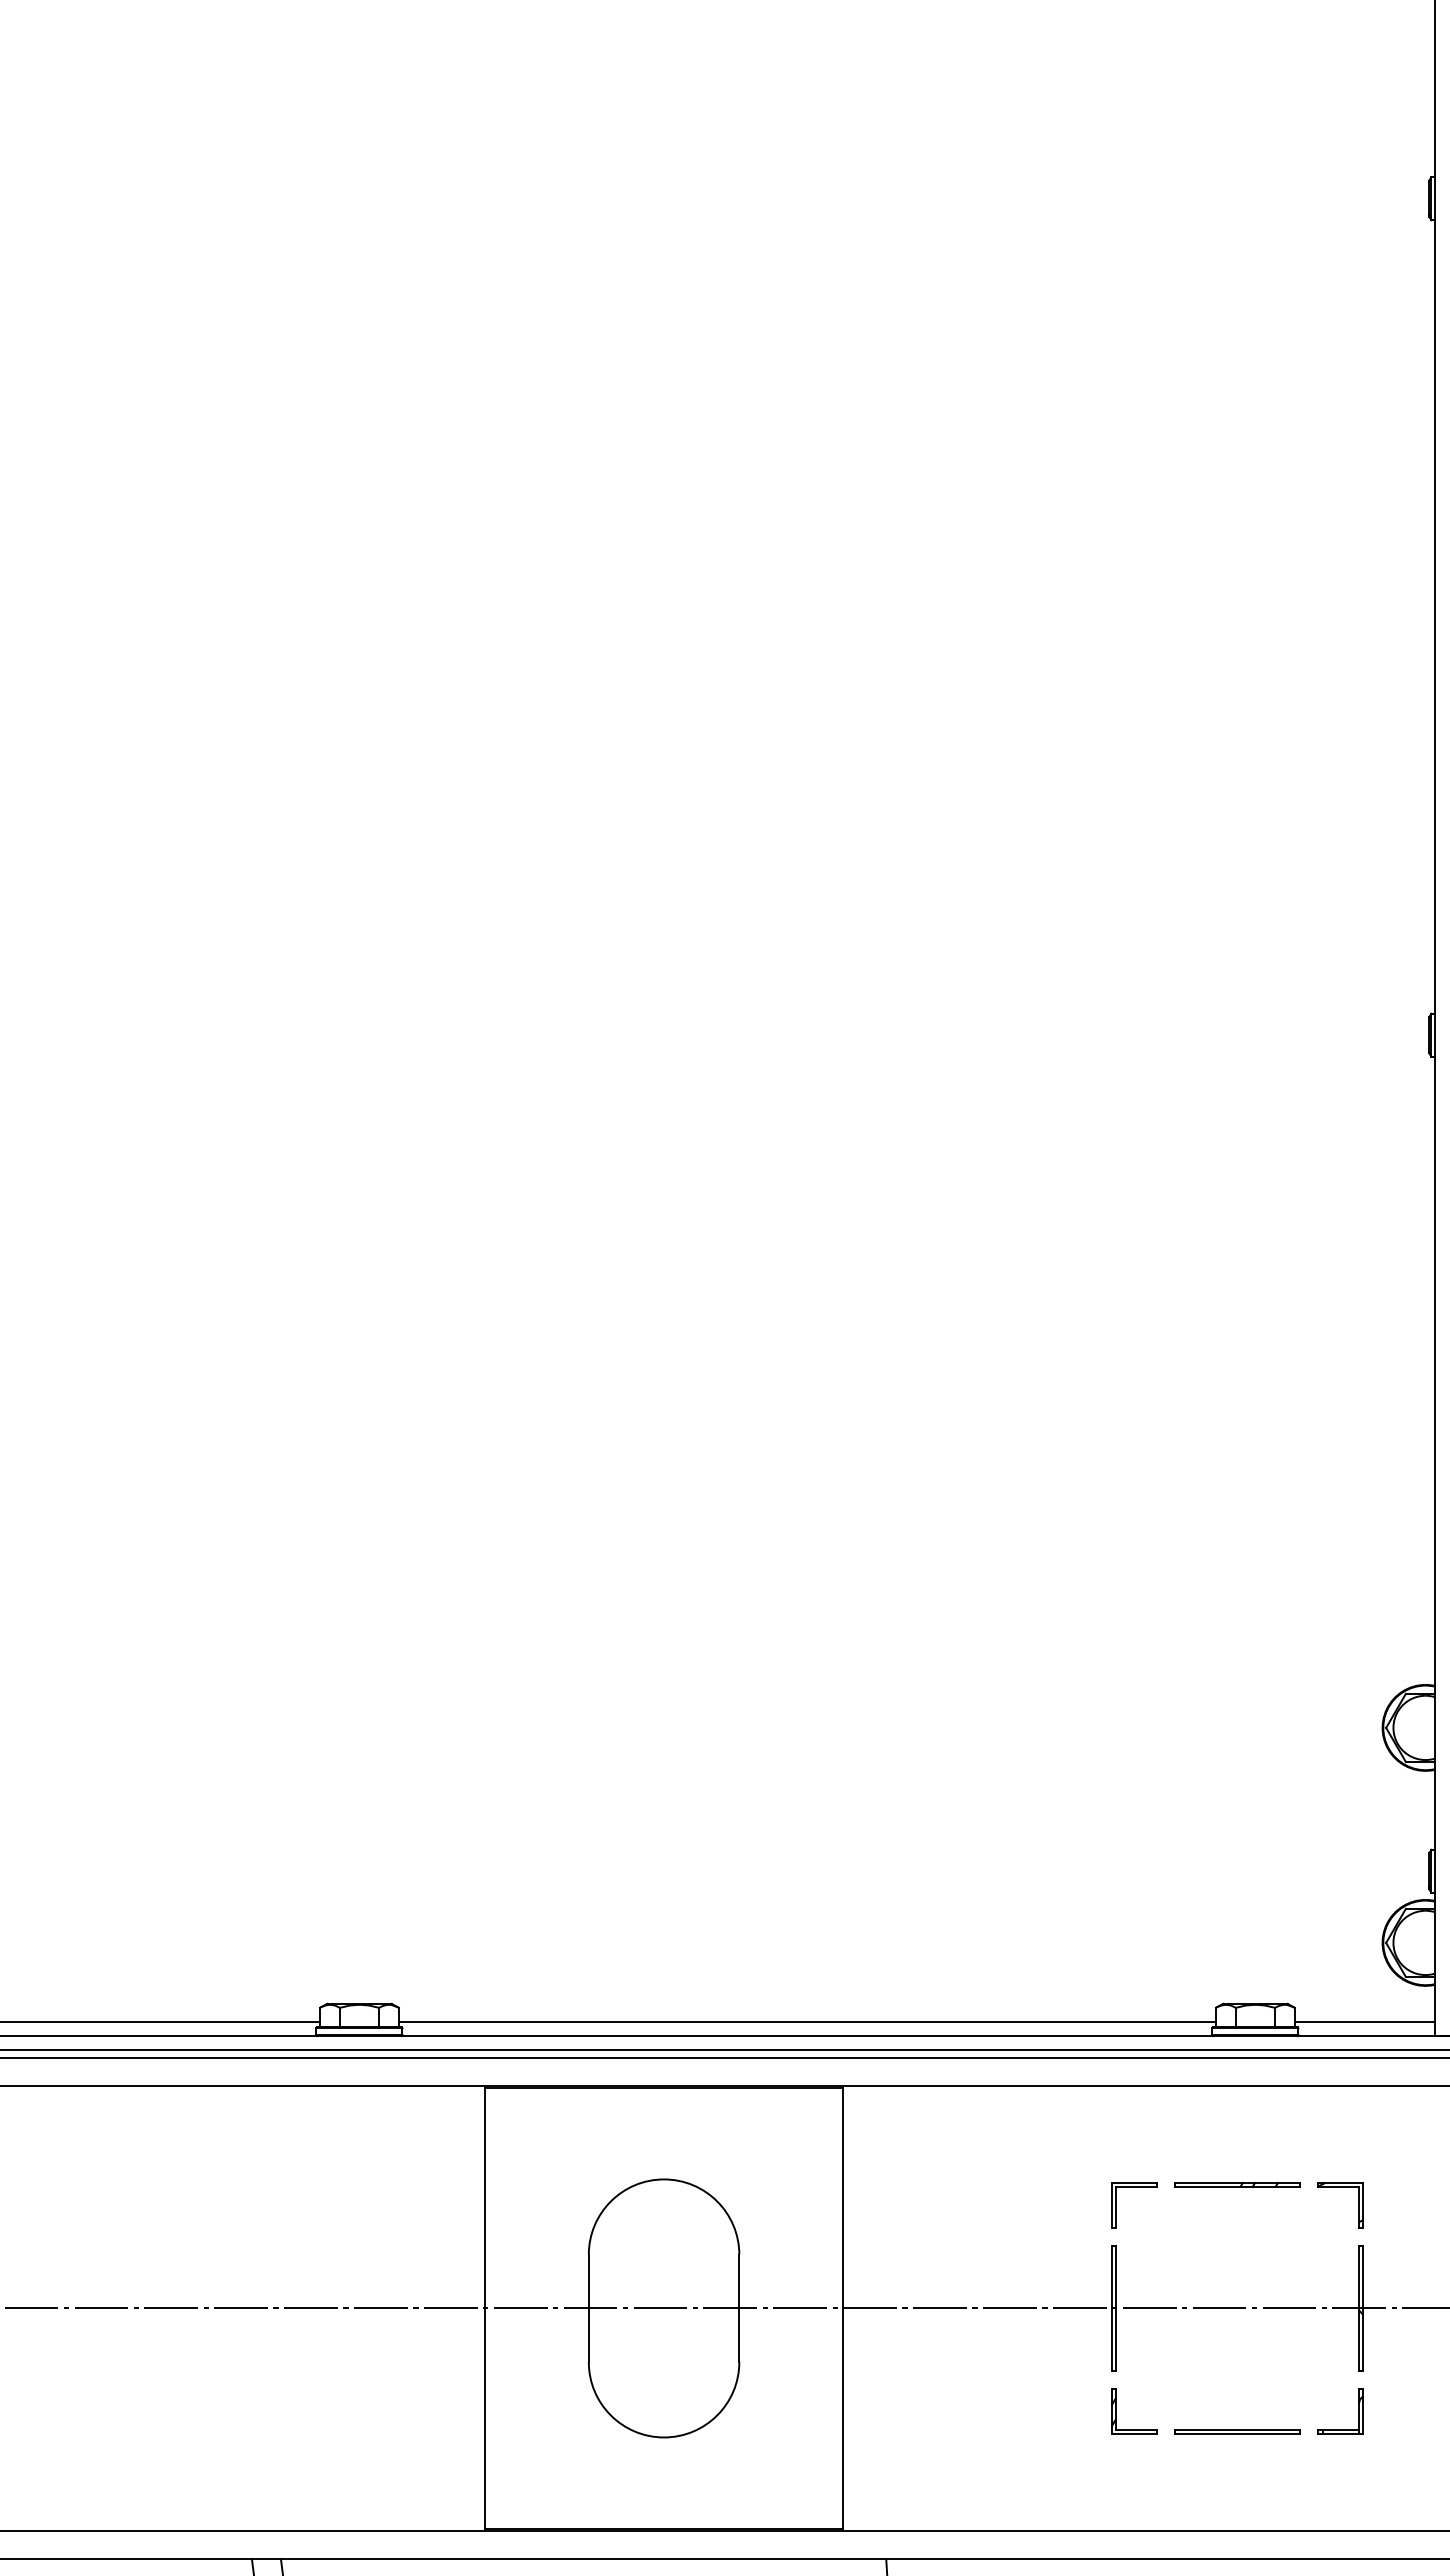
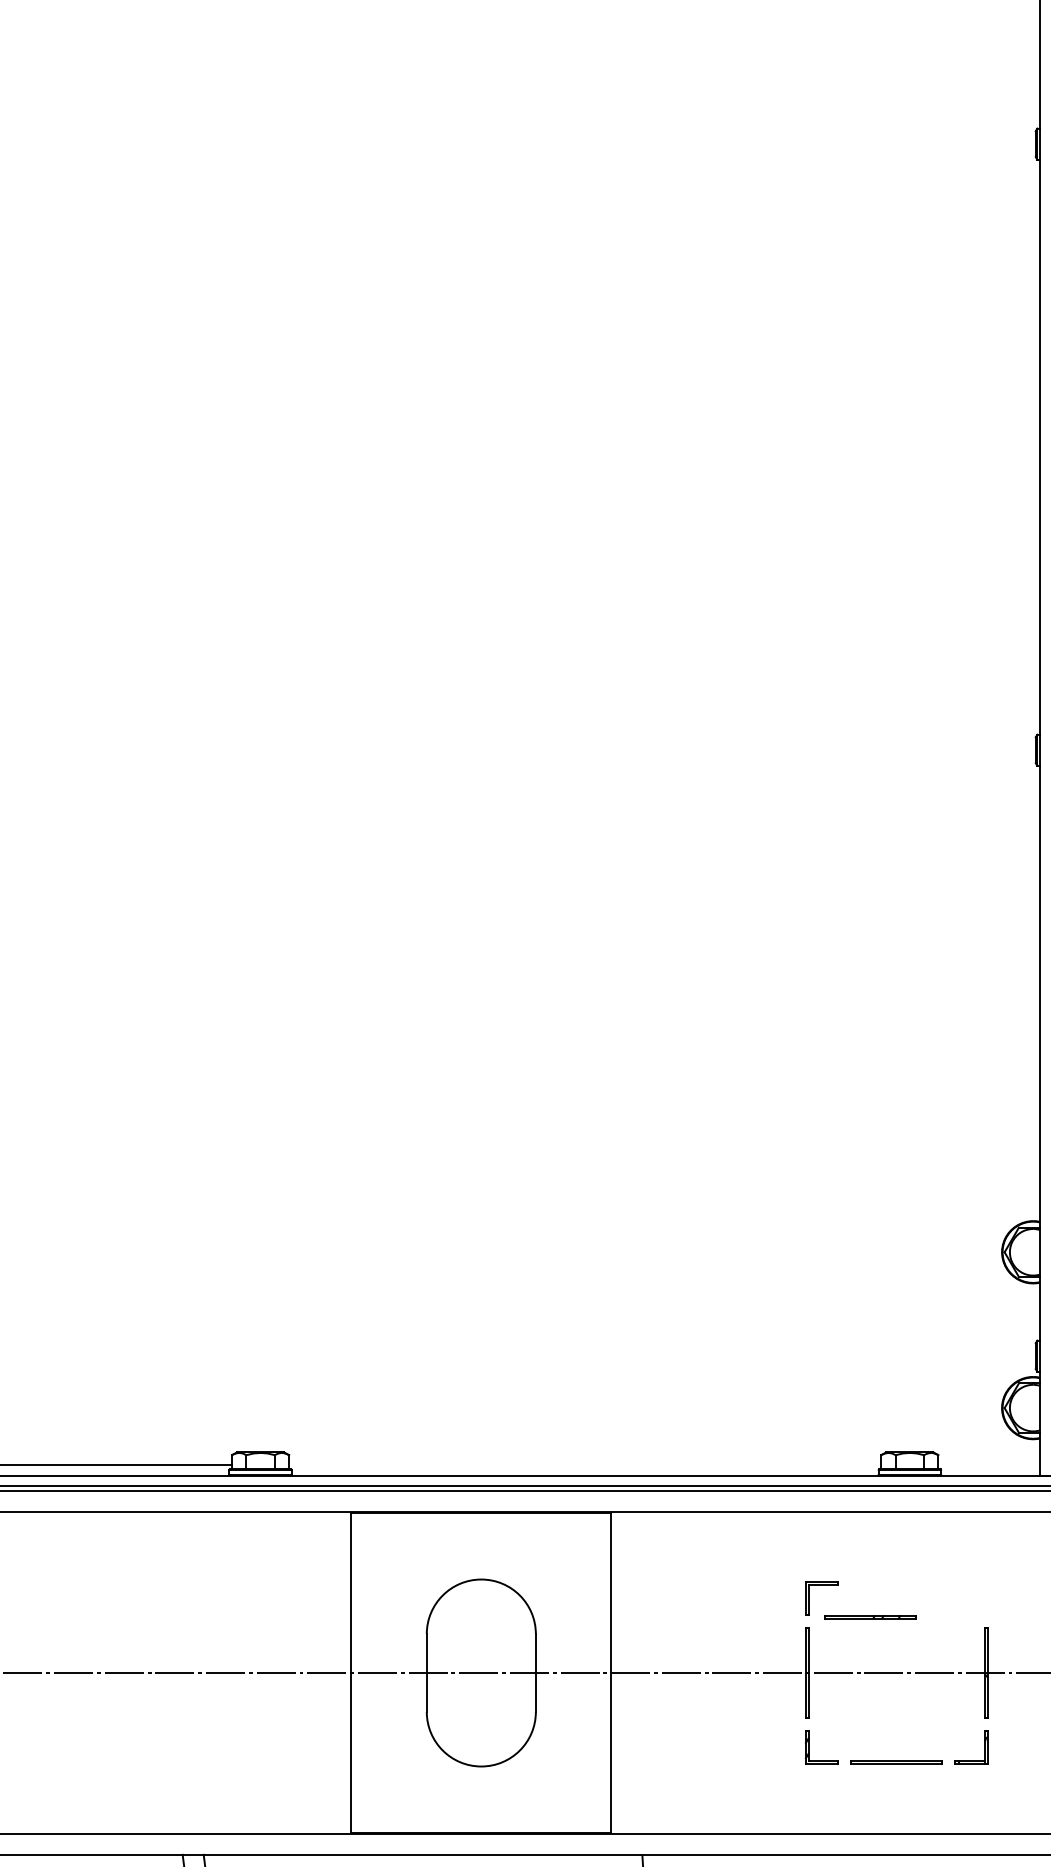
line: (806, 2021) -> (584, 1465), removed
line: (1364, 2021) -> (988, 1465), removed
part: (1237, 2184) -> (870, 1617), moved
part: (1340, 2187) -> (971, 1585), removed

